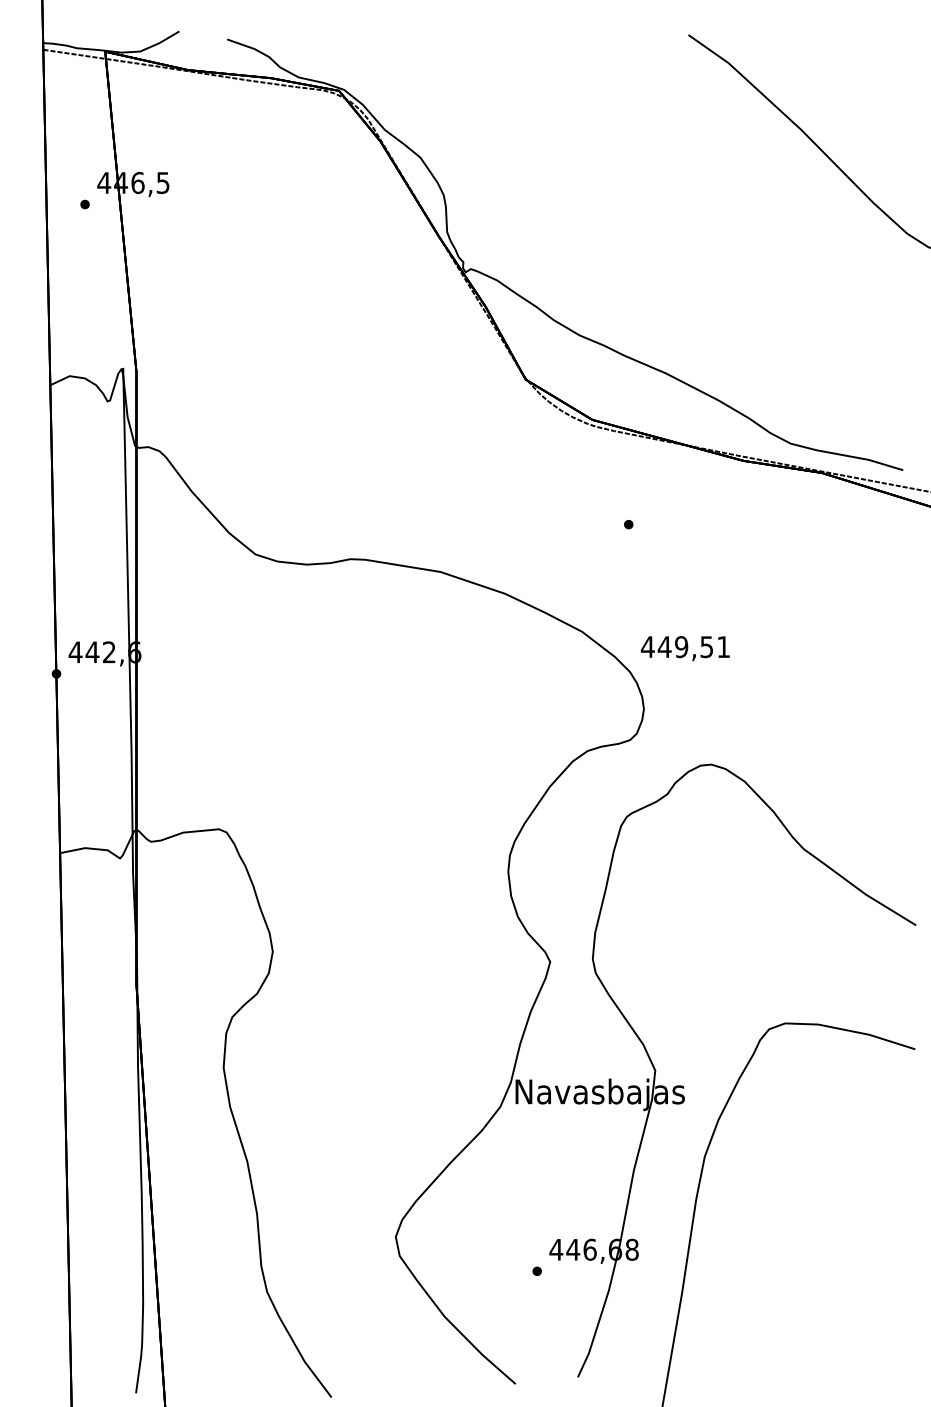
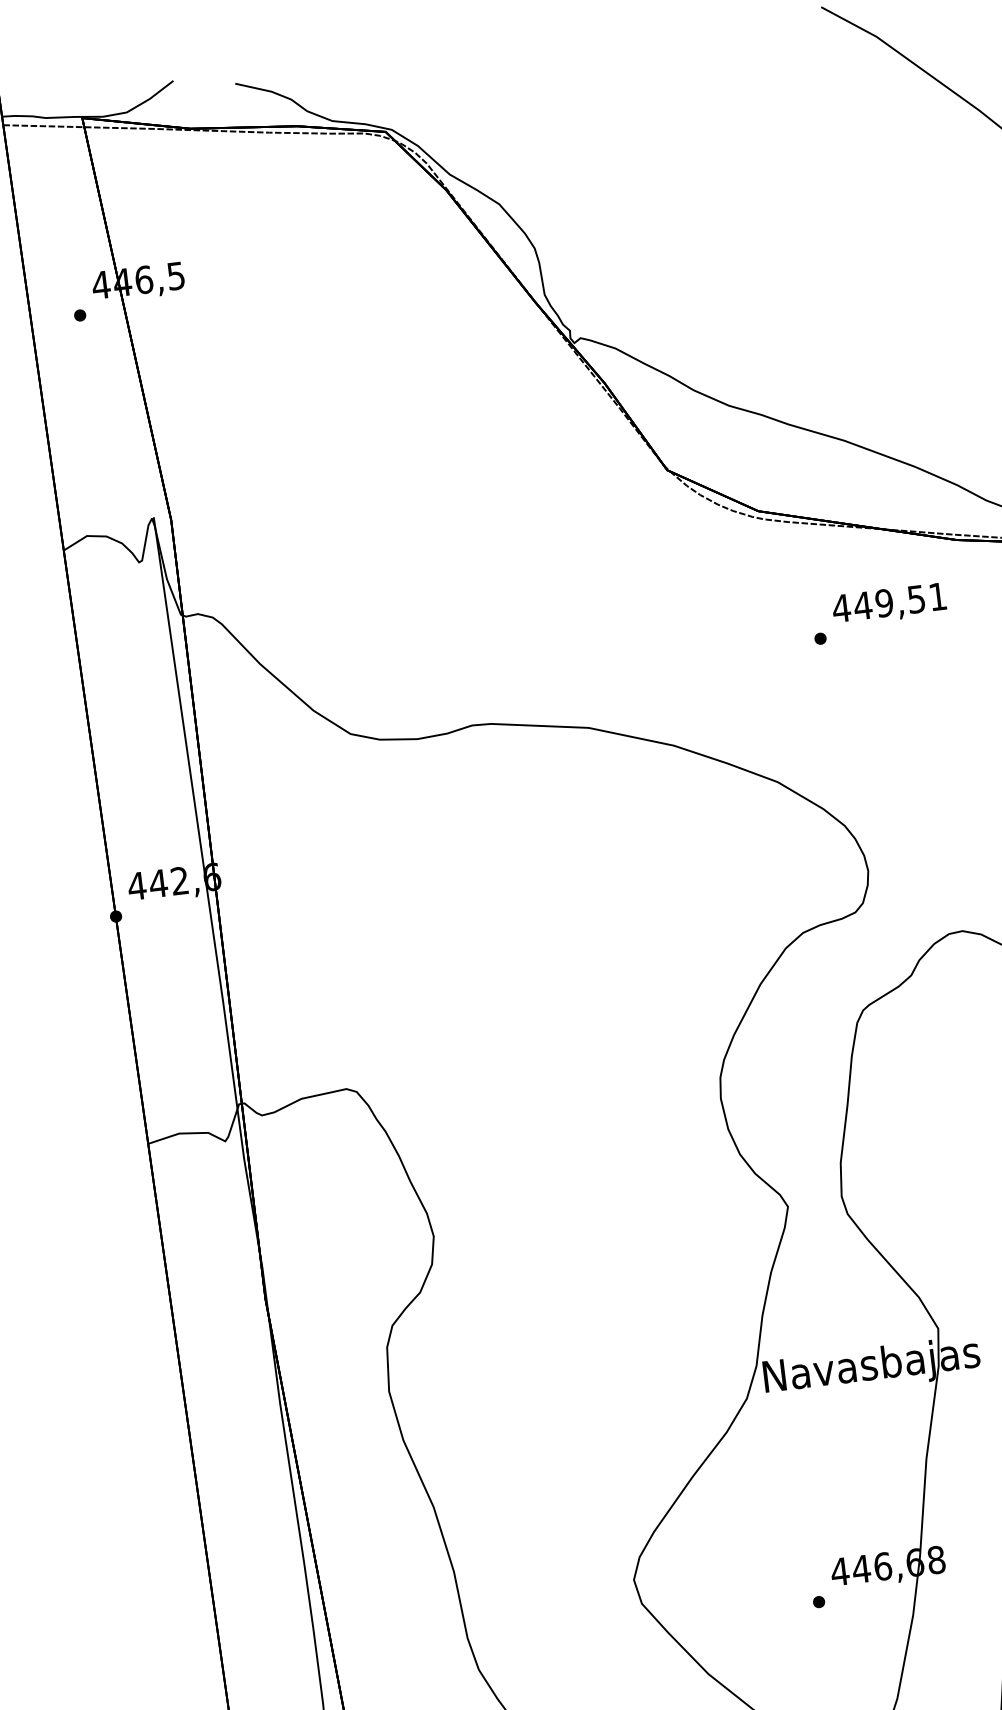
text: (684, 648) -> (888, 604), moved

